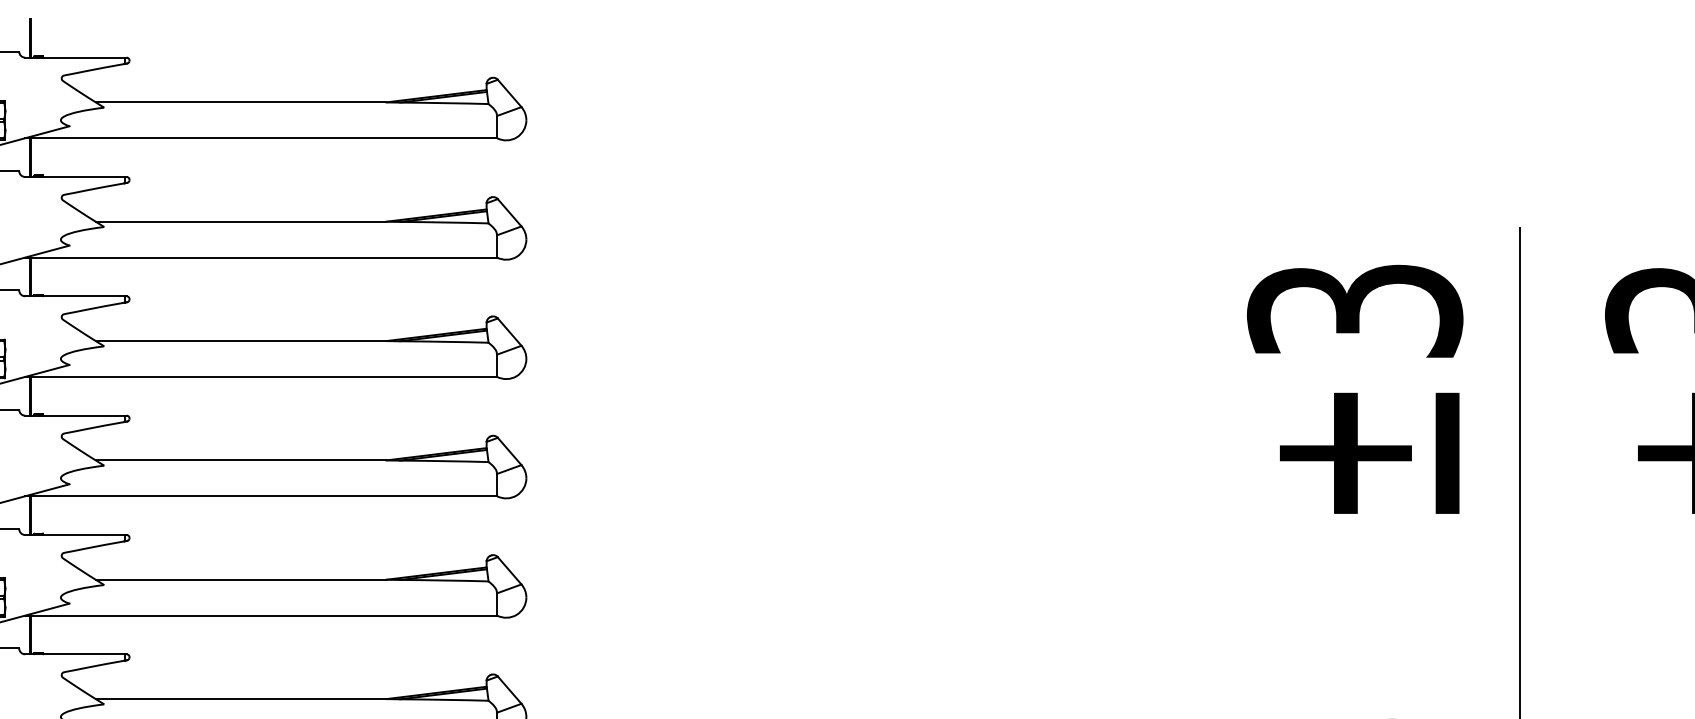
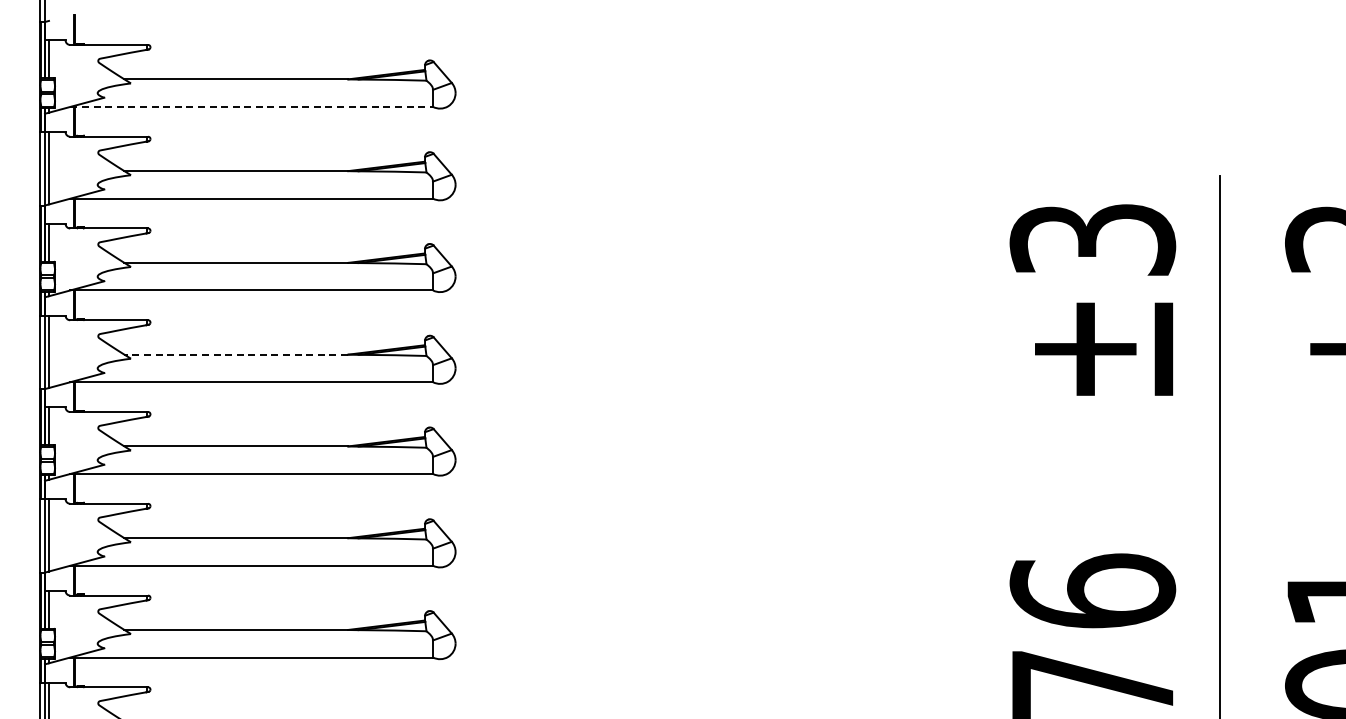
line: (262, 137) -> (252, 106), solid -> dashed
line: (241, 460) -> (236, 354), solid -> dashed

